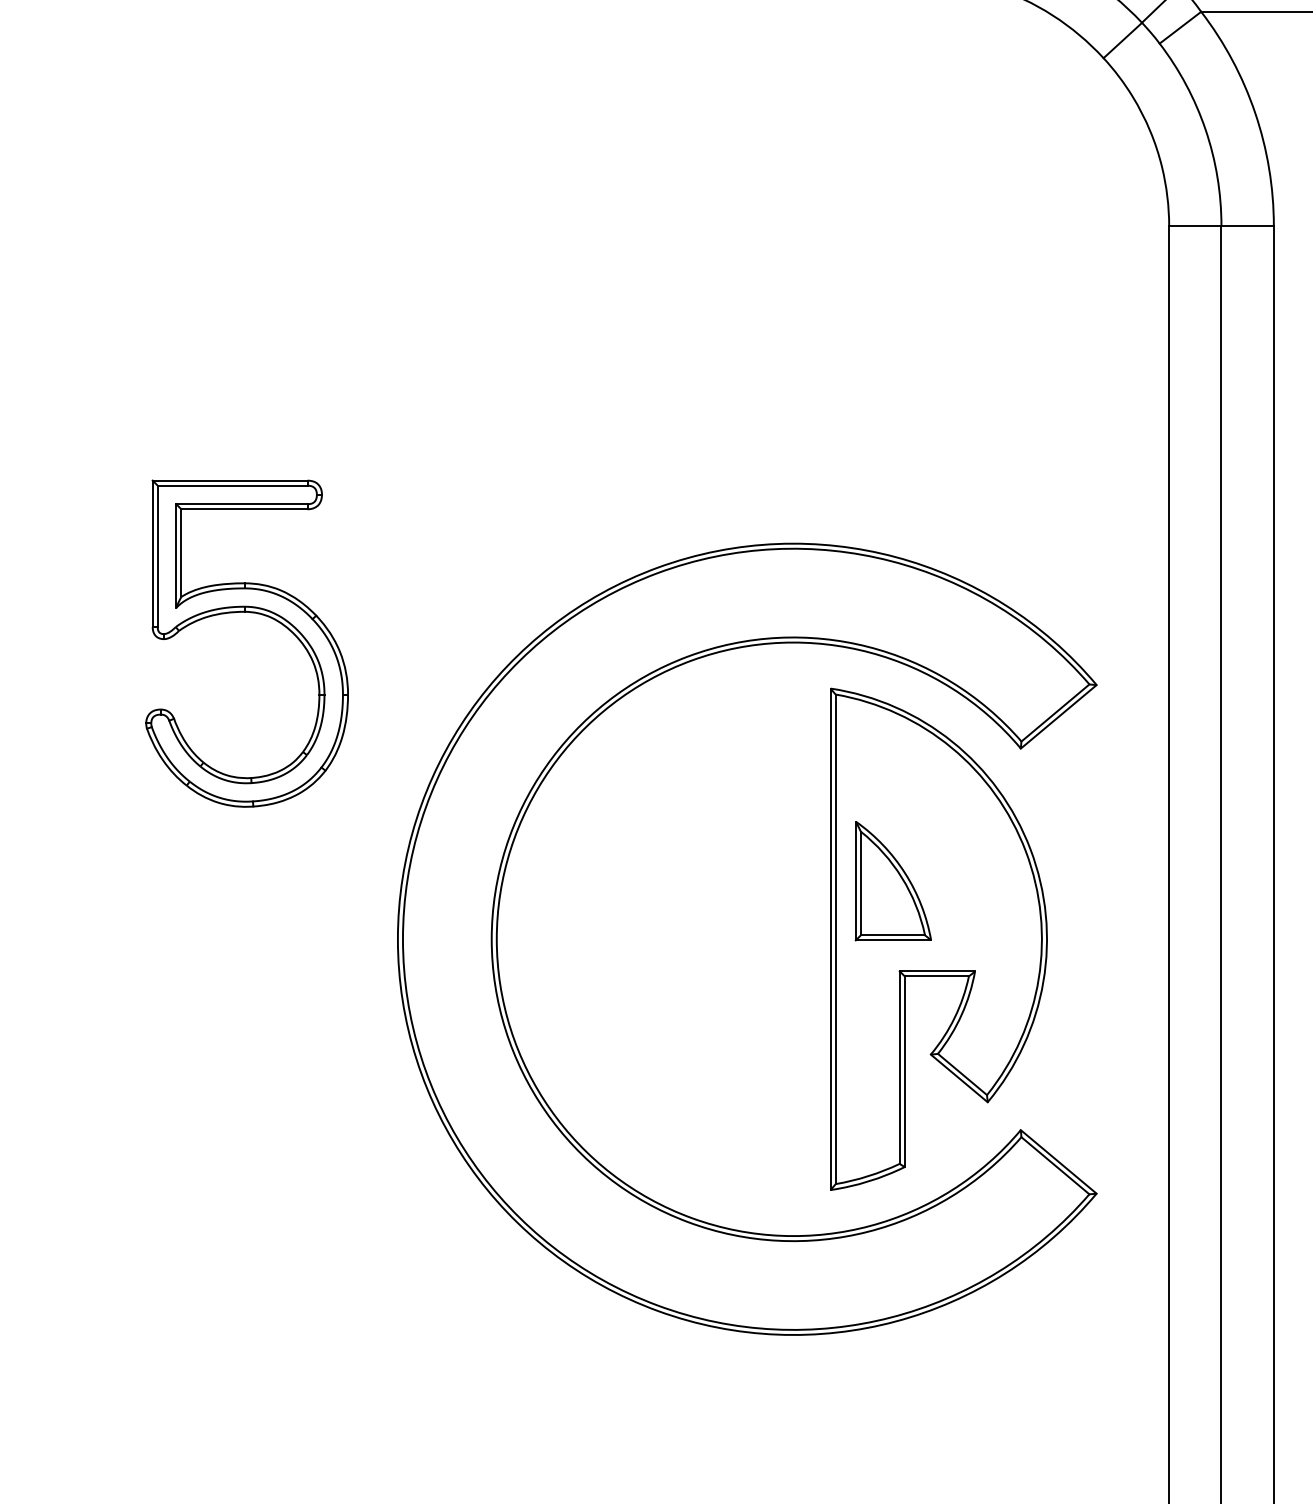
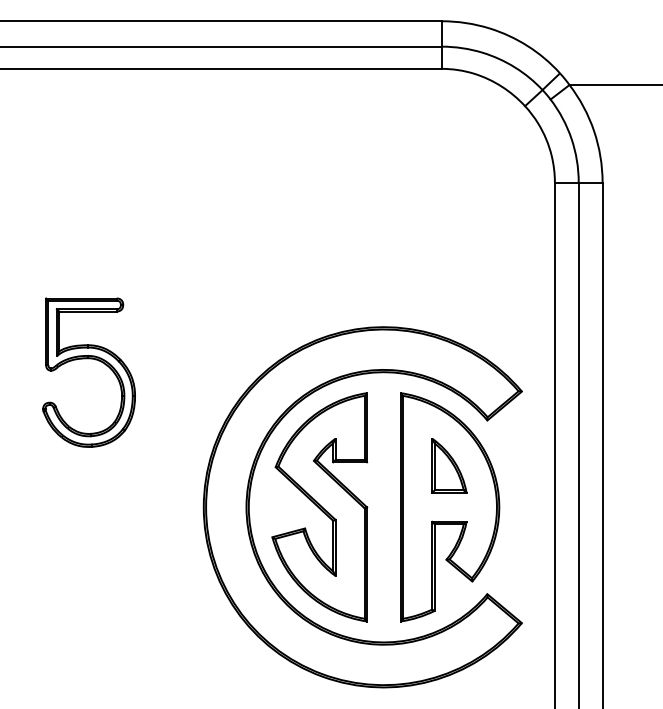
part: (245, 614) -> (88, 359), moved
part: (893, 880) -> (449, 465), moved
part: (652, 939) -> (319, 507), added

